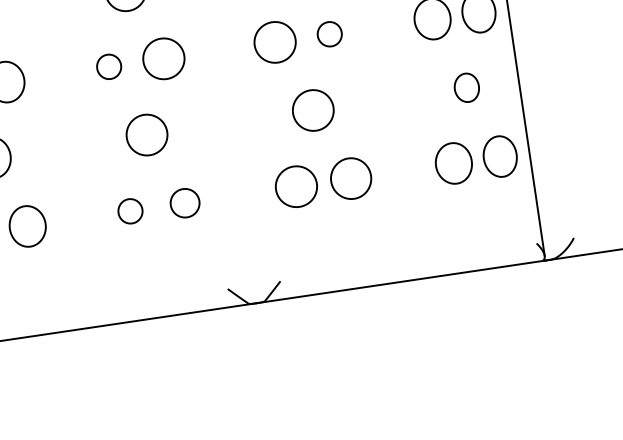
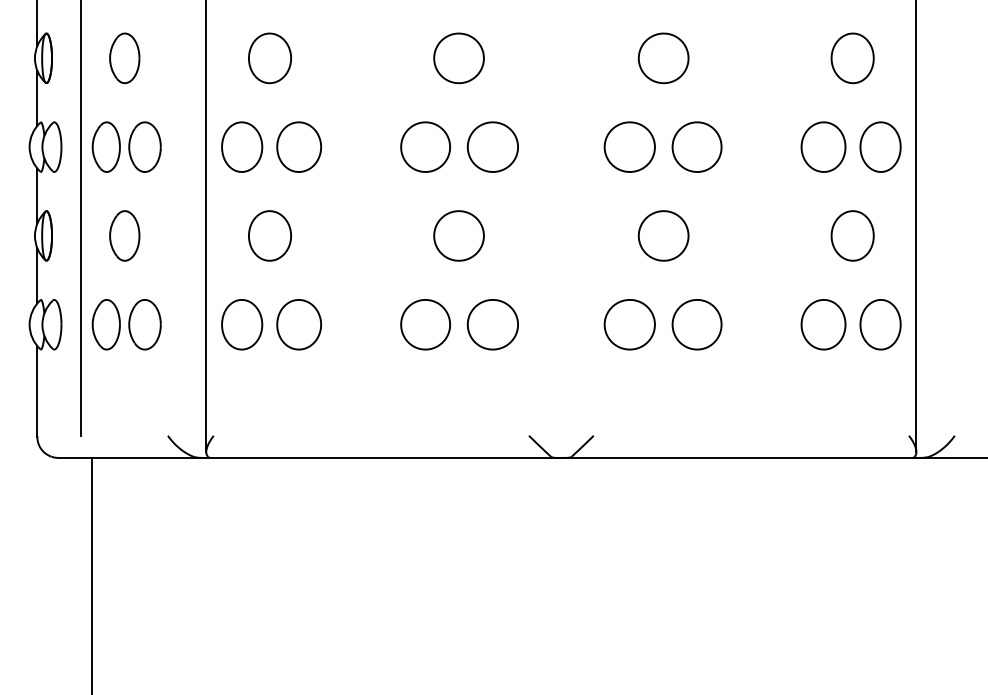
part: (329, 33) -> (696, 146), size x1.67
part: (109, 66) -> (425, 146), size x1.67
part: (466, 87) -> (852, 235), size x1.43
part: (184, 203) -> (492, 324), size x1.43
part: (130, 211) -> (425, 324), size x1.67

